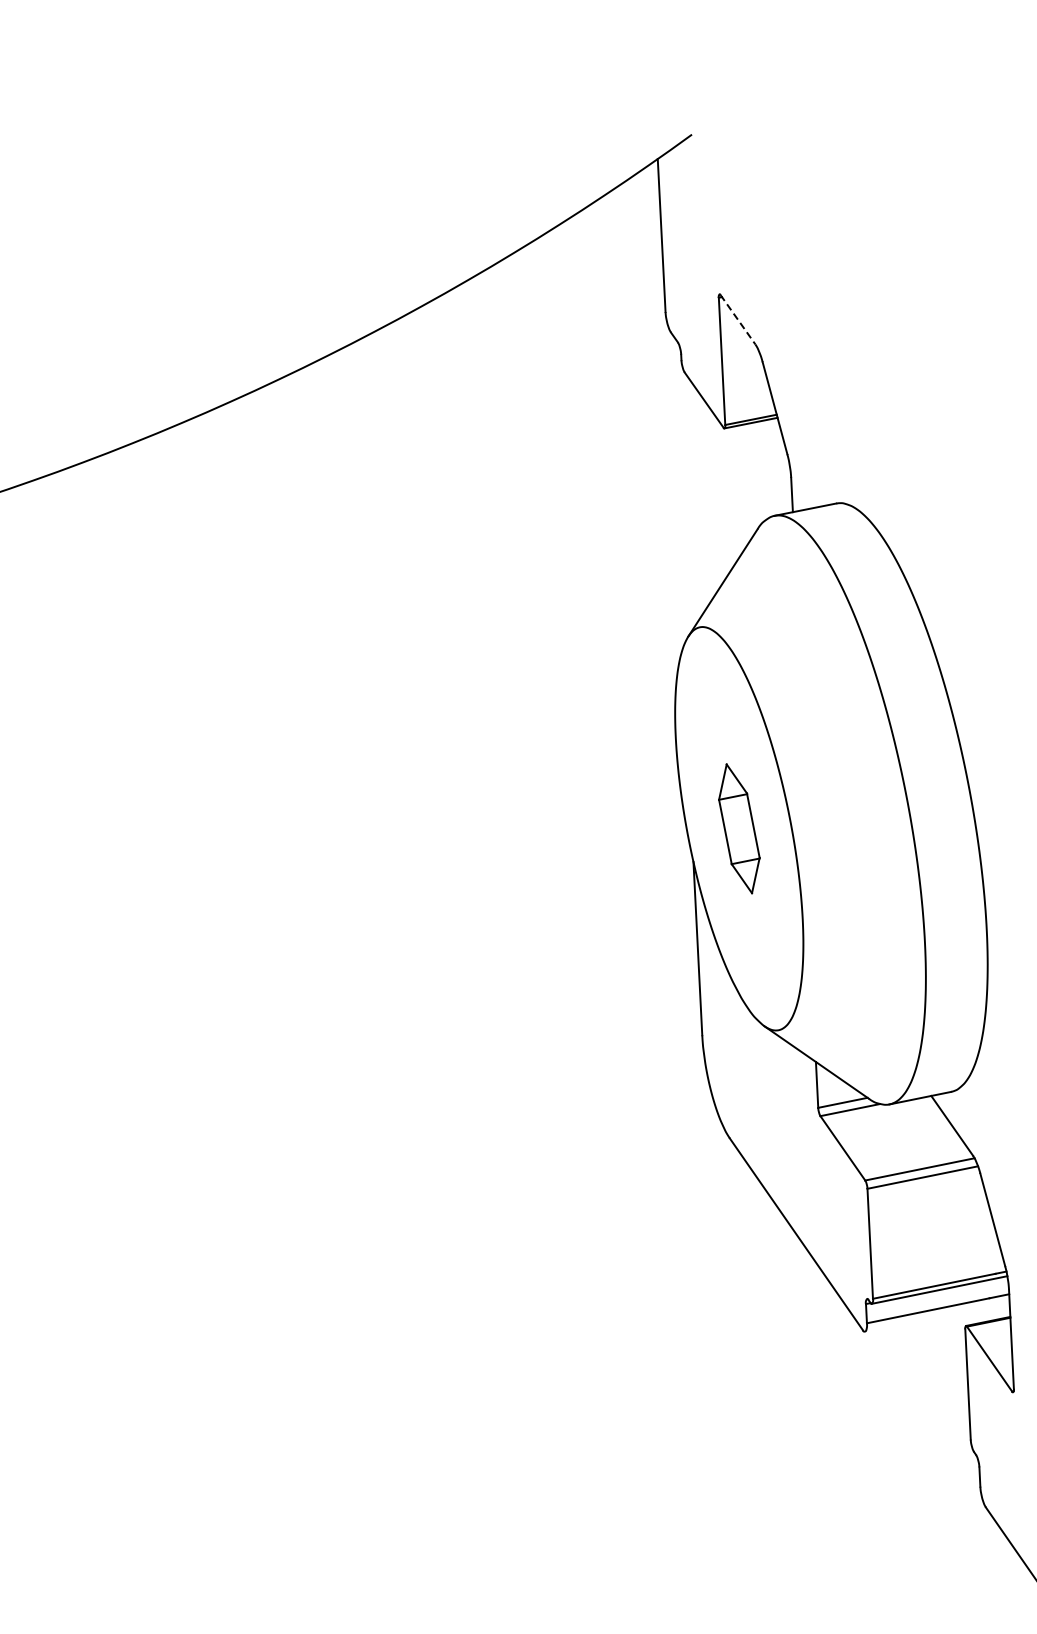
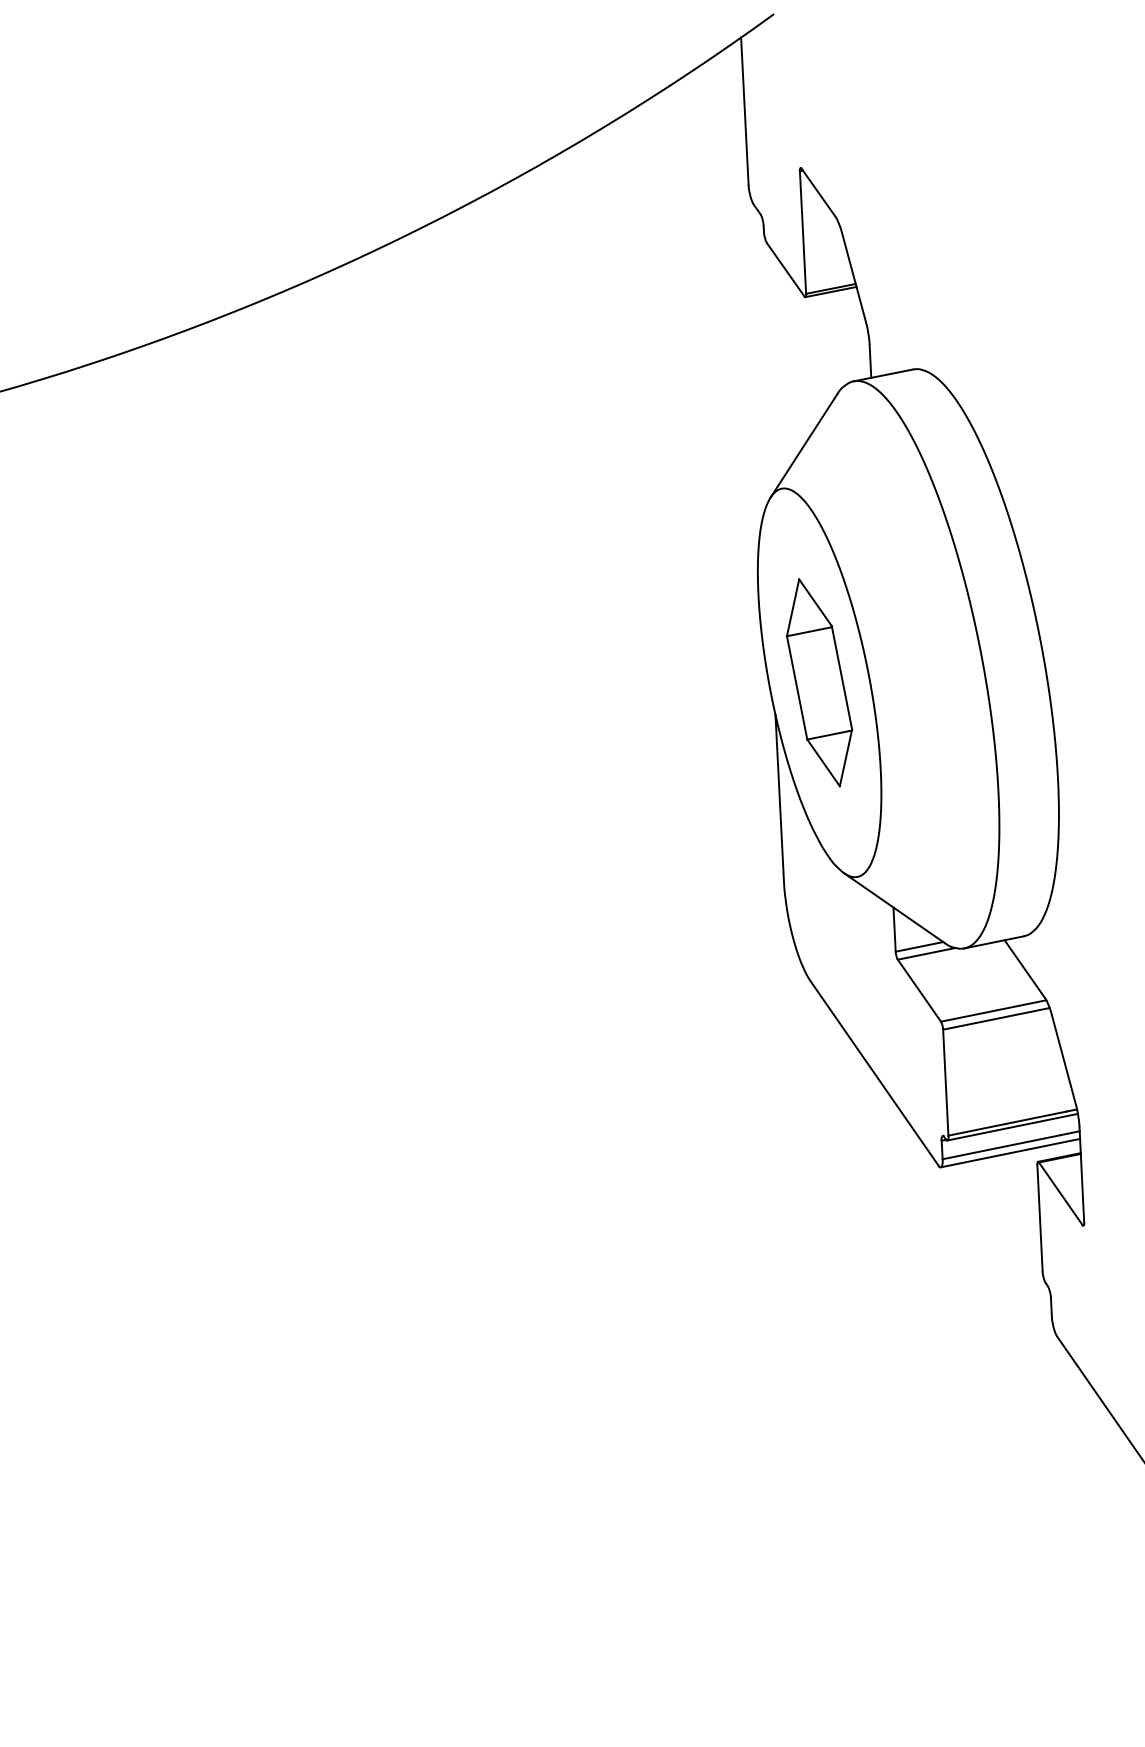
line: (738, 319) -> (818, 192), dashed -> solid
part: (739, 828) -> (819, 682), size x1.67
line: (937, 1316) -> (1010, 1152), added

